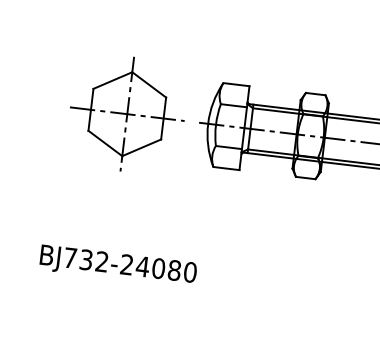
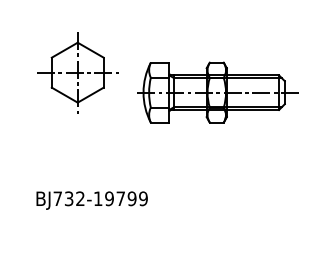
part: (126, 113) -> (77, 72), moved
text: (158, 268) -> (120, 198), BJ732-24080 -> BJ732-19799

